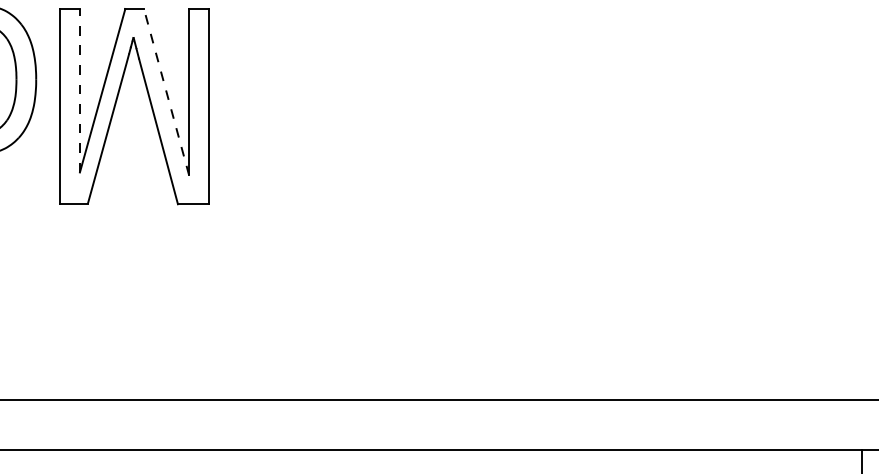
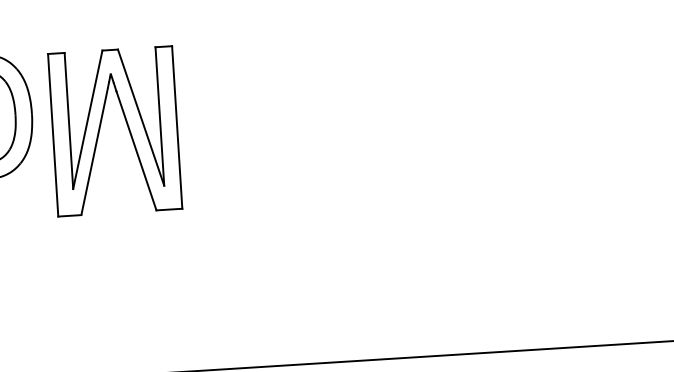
line: (79, 90) -> (68, 120), dashed -> solid
line: (166, 91) -> (141, 117), dashed -> solid

